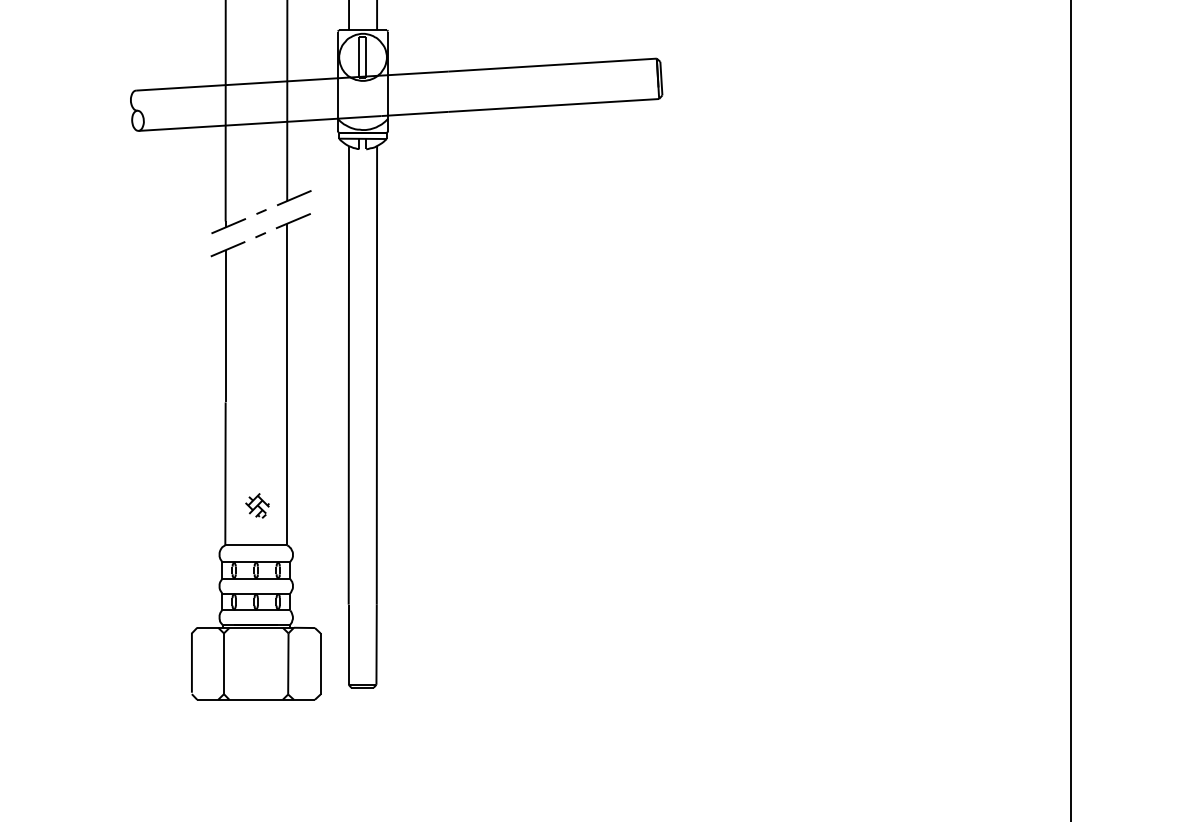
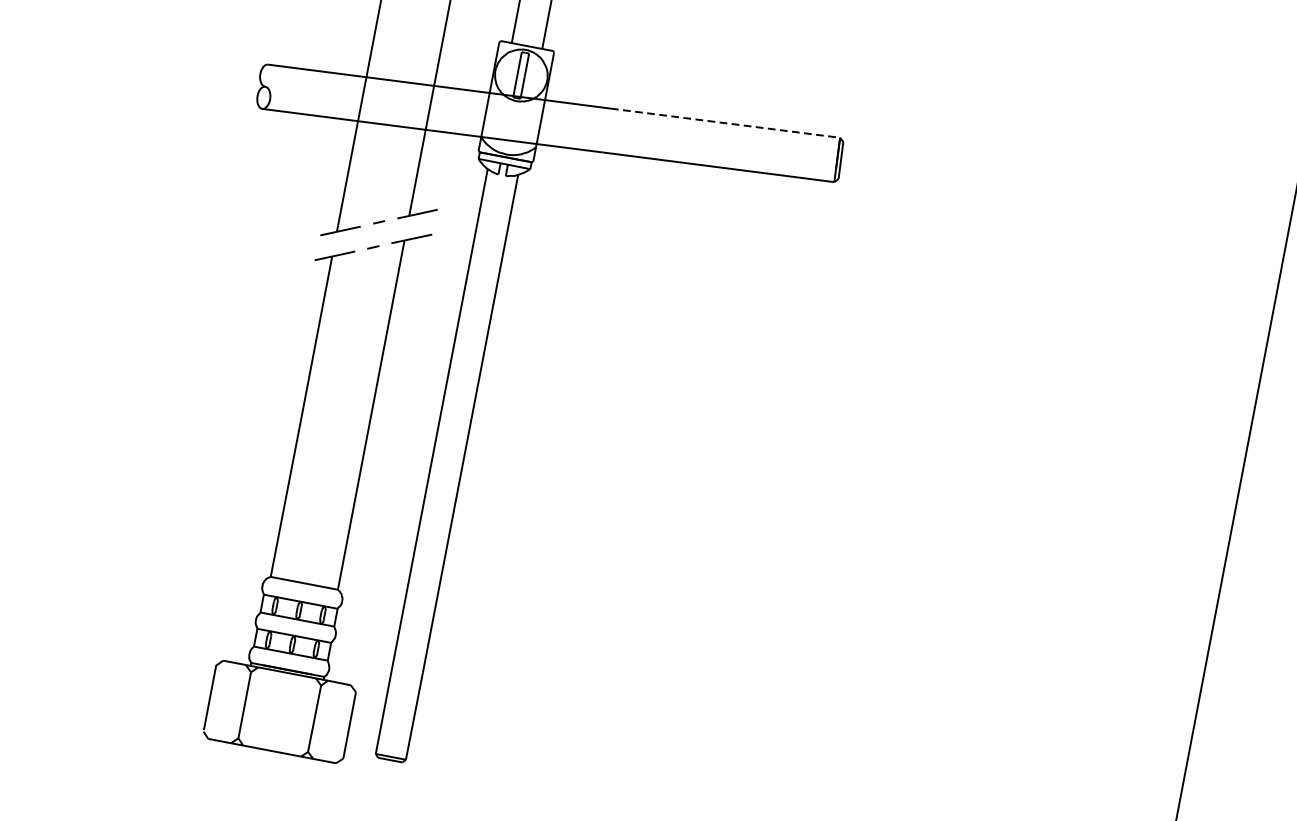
line: (553, 65) -> (726, 123), solid -> dashed
part: (257, 505) -> (313, 540), removed

